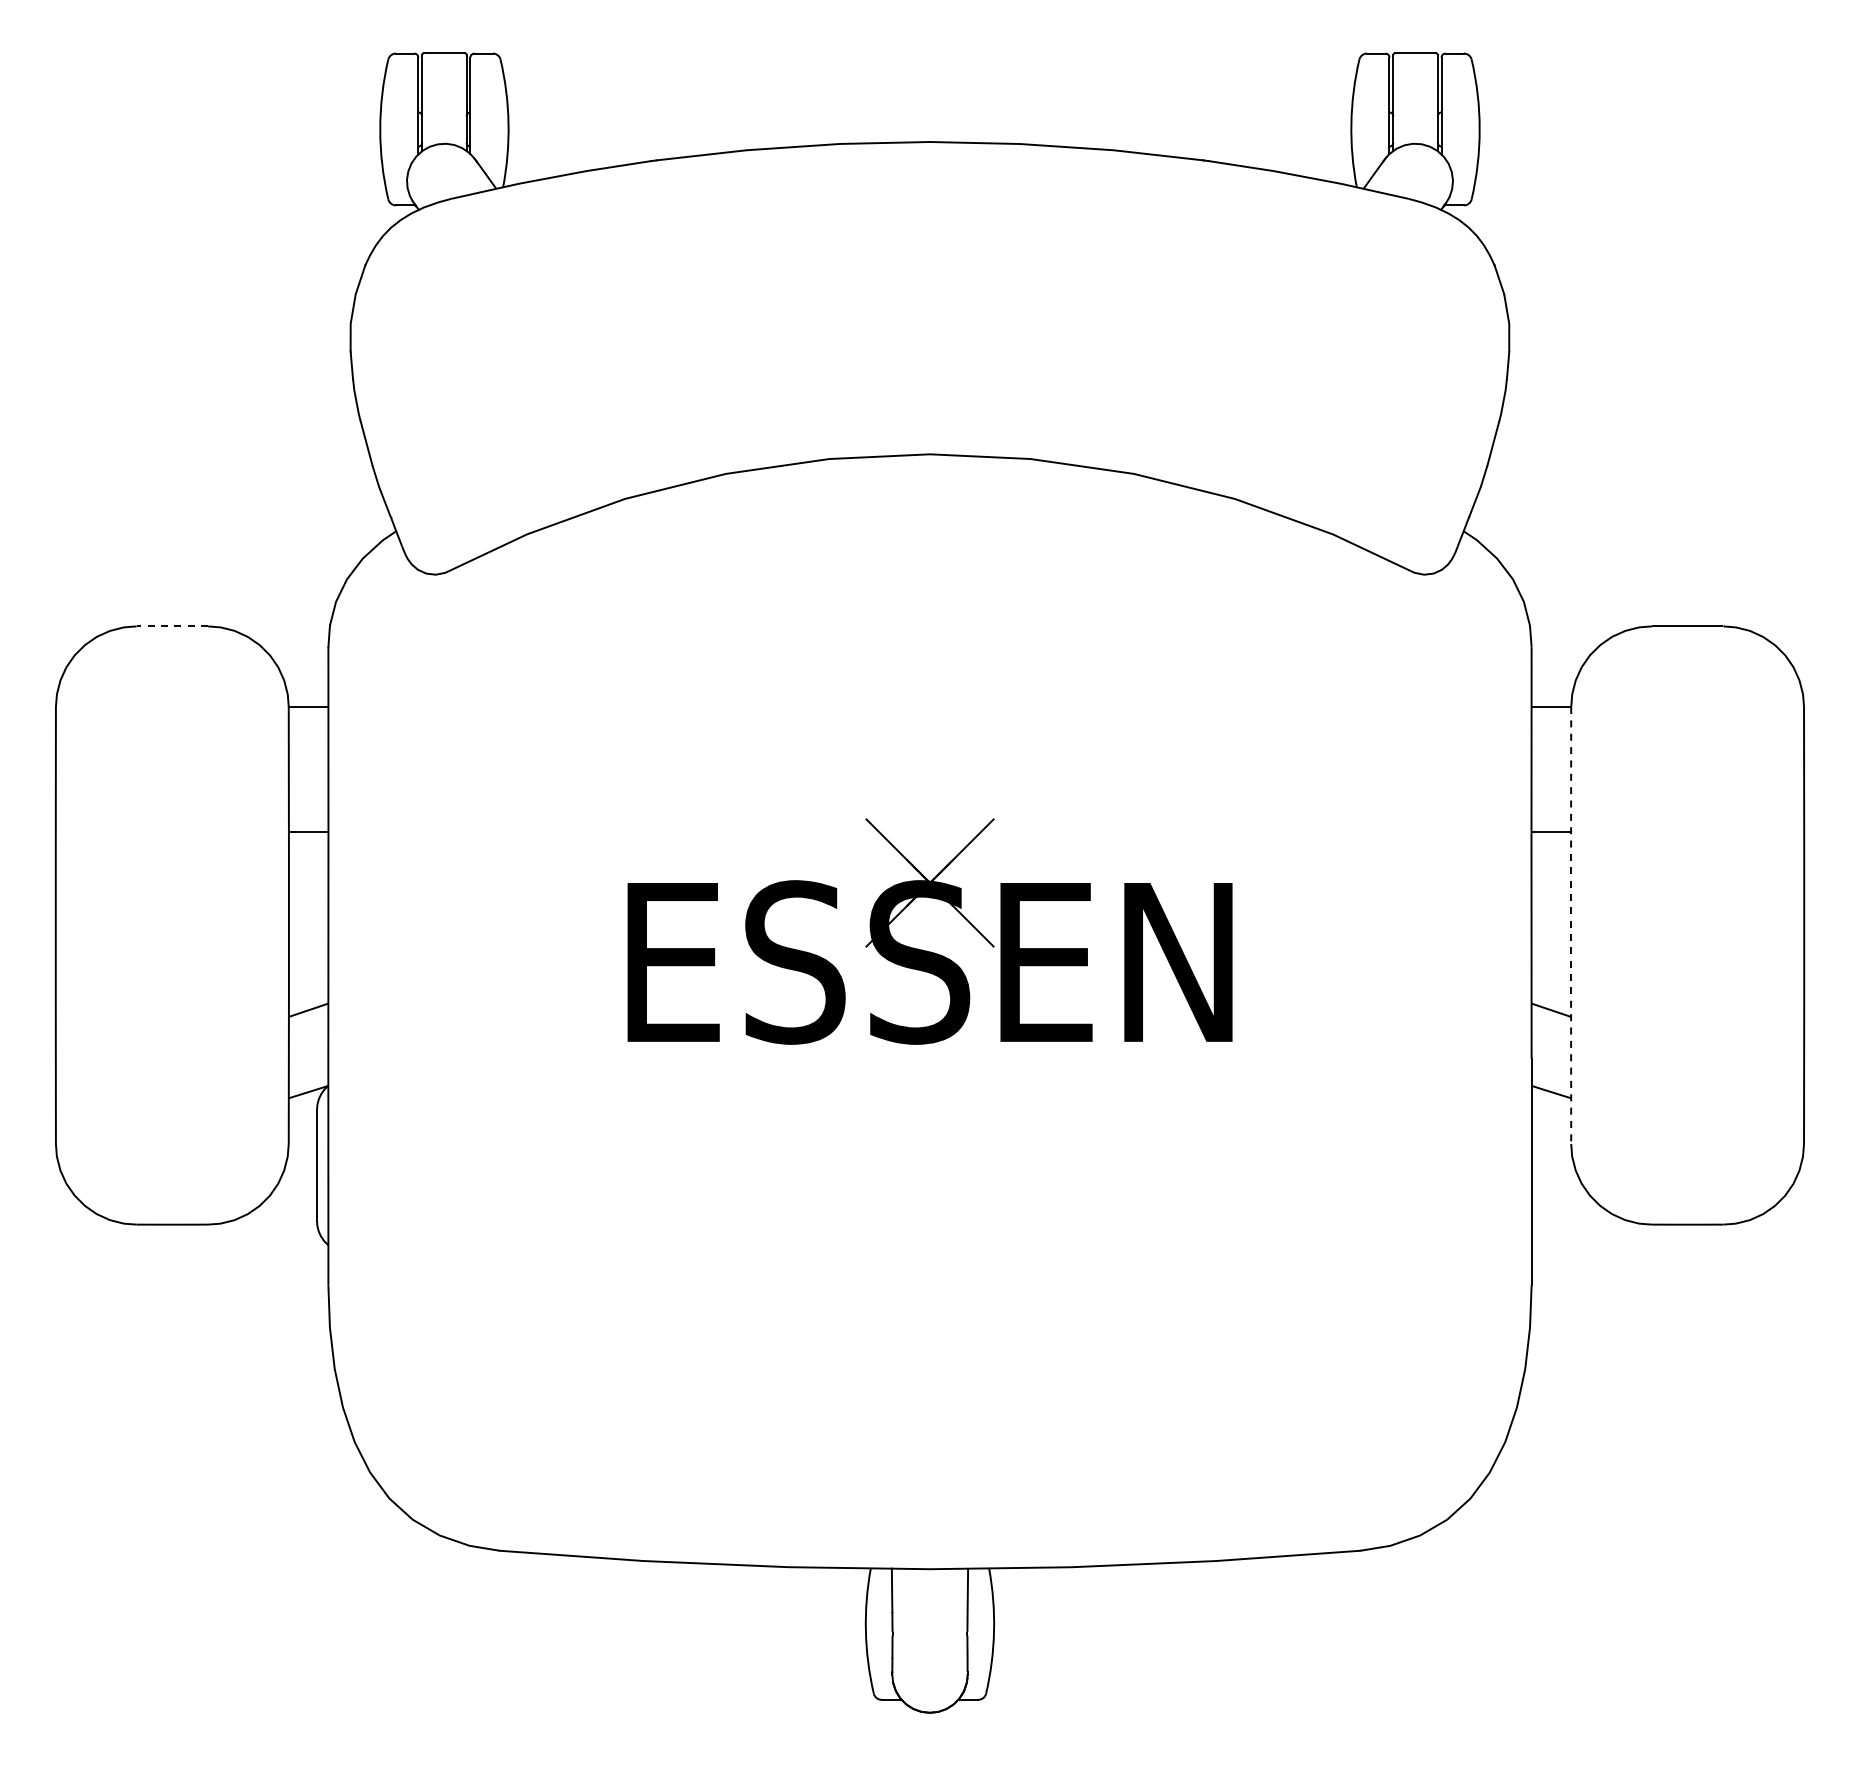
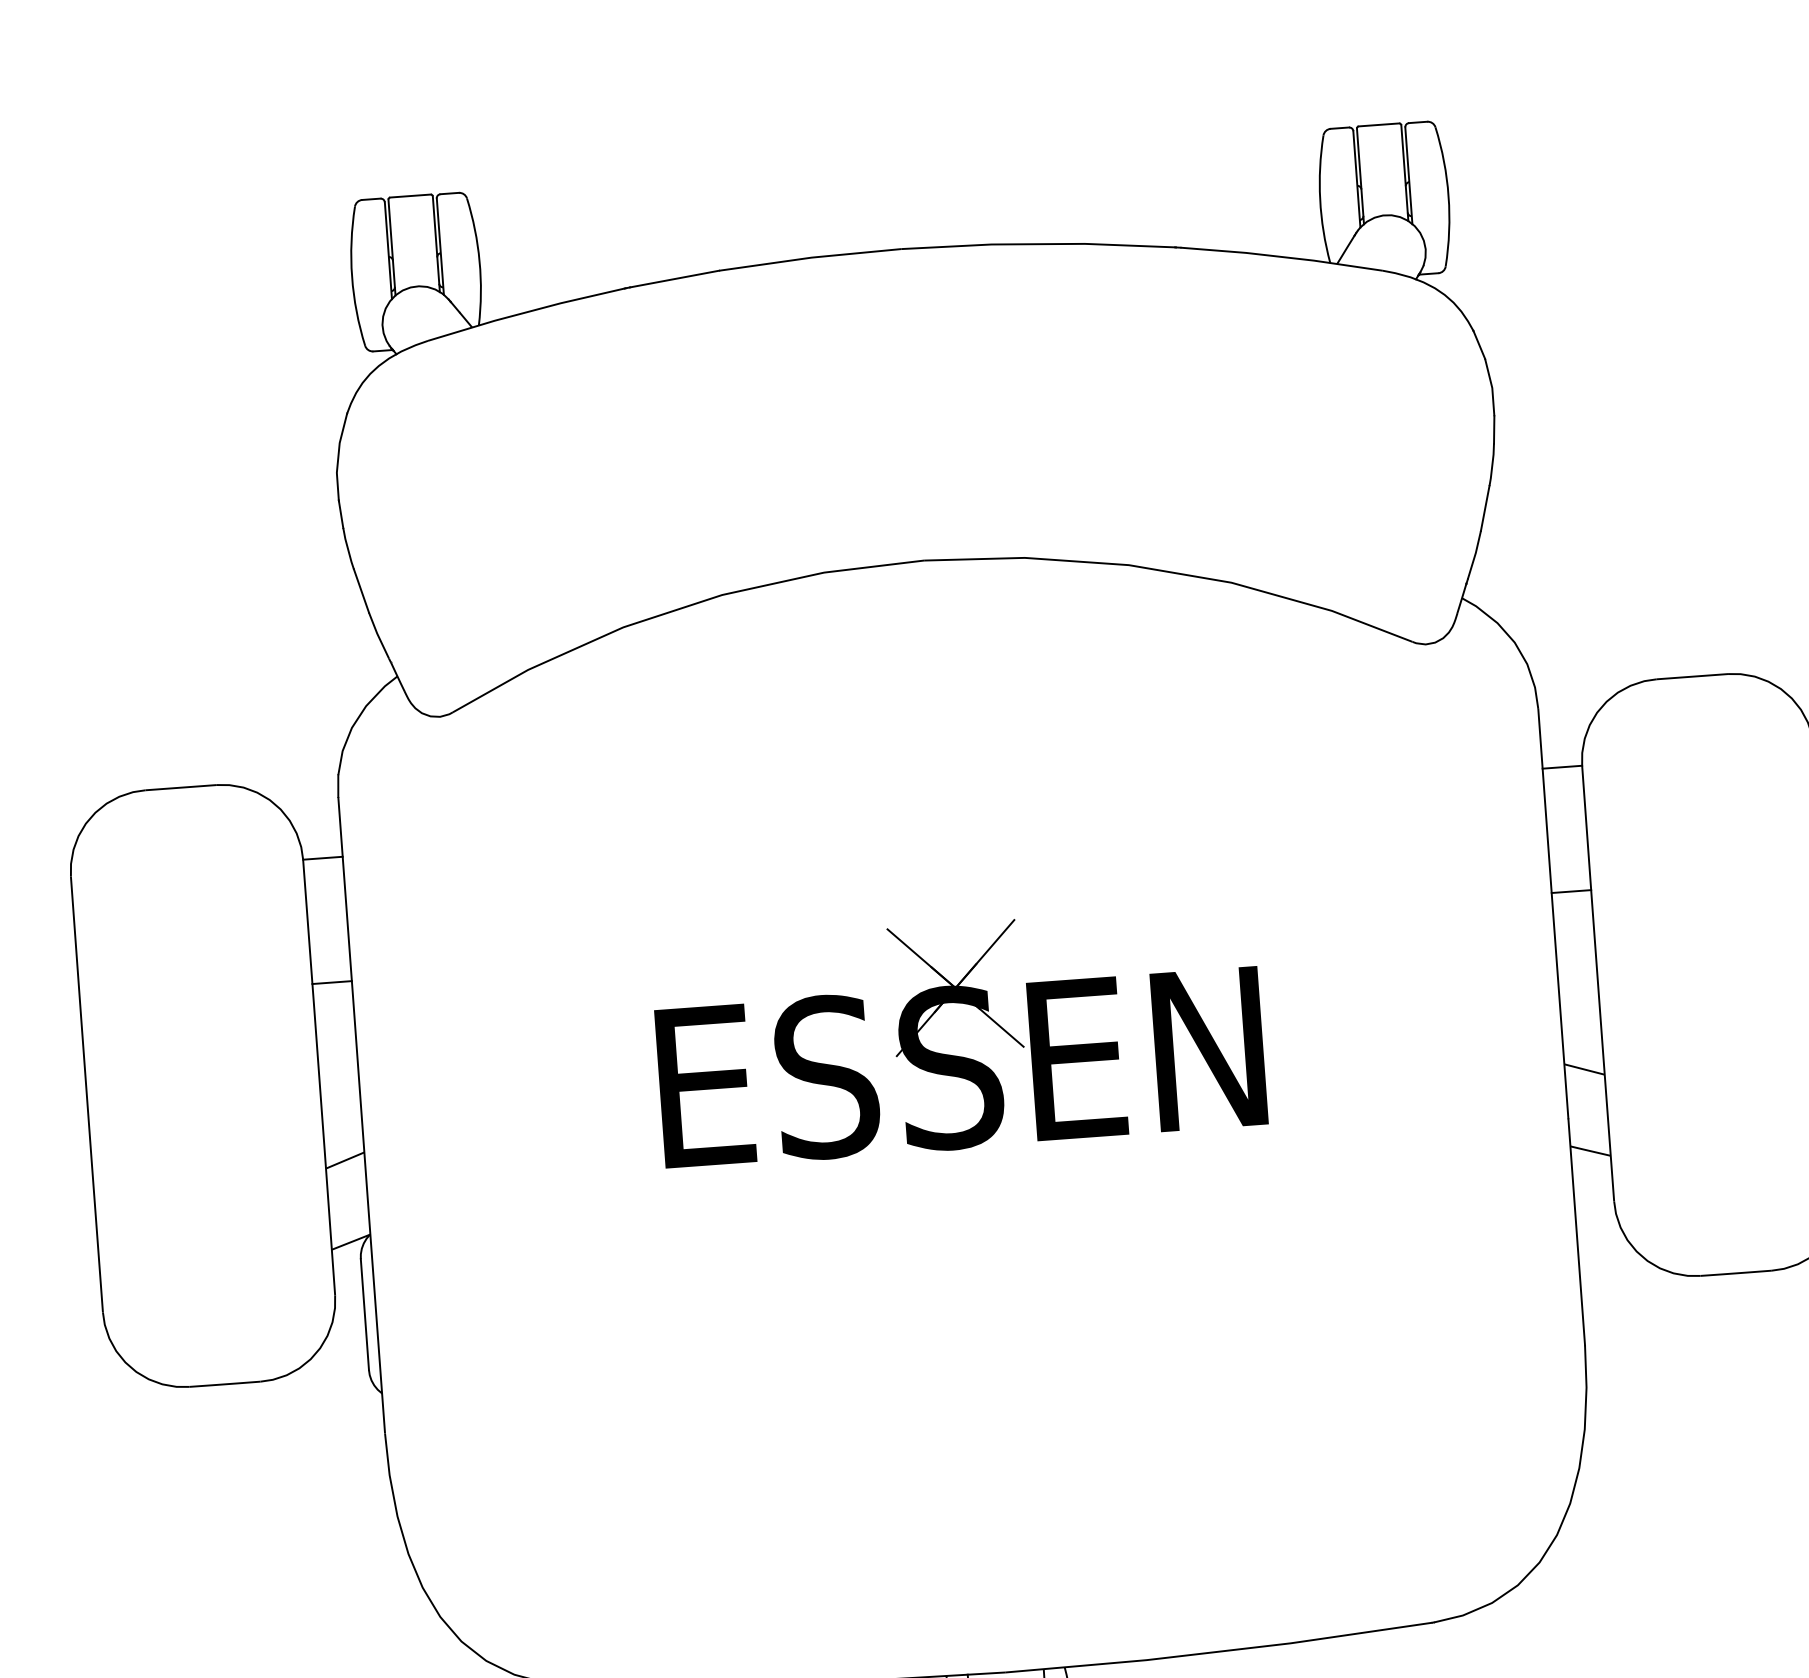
line: (172, 626) -> (181, 787), dashed -> solid
line: (1571, 925) -> (1598, 983), dashed -> solid

